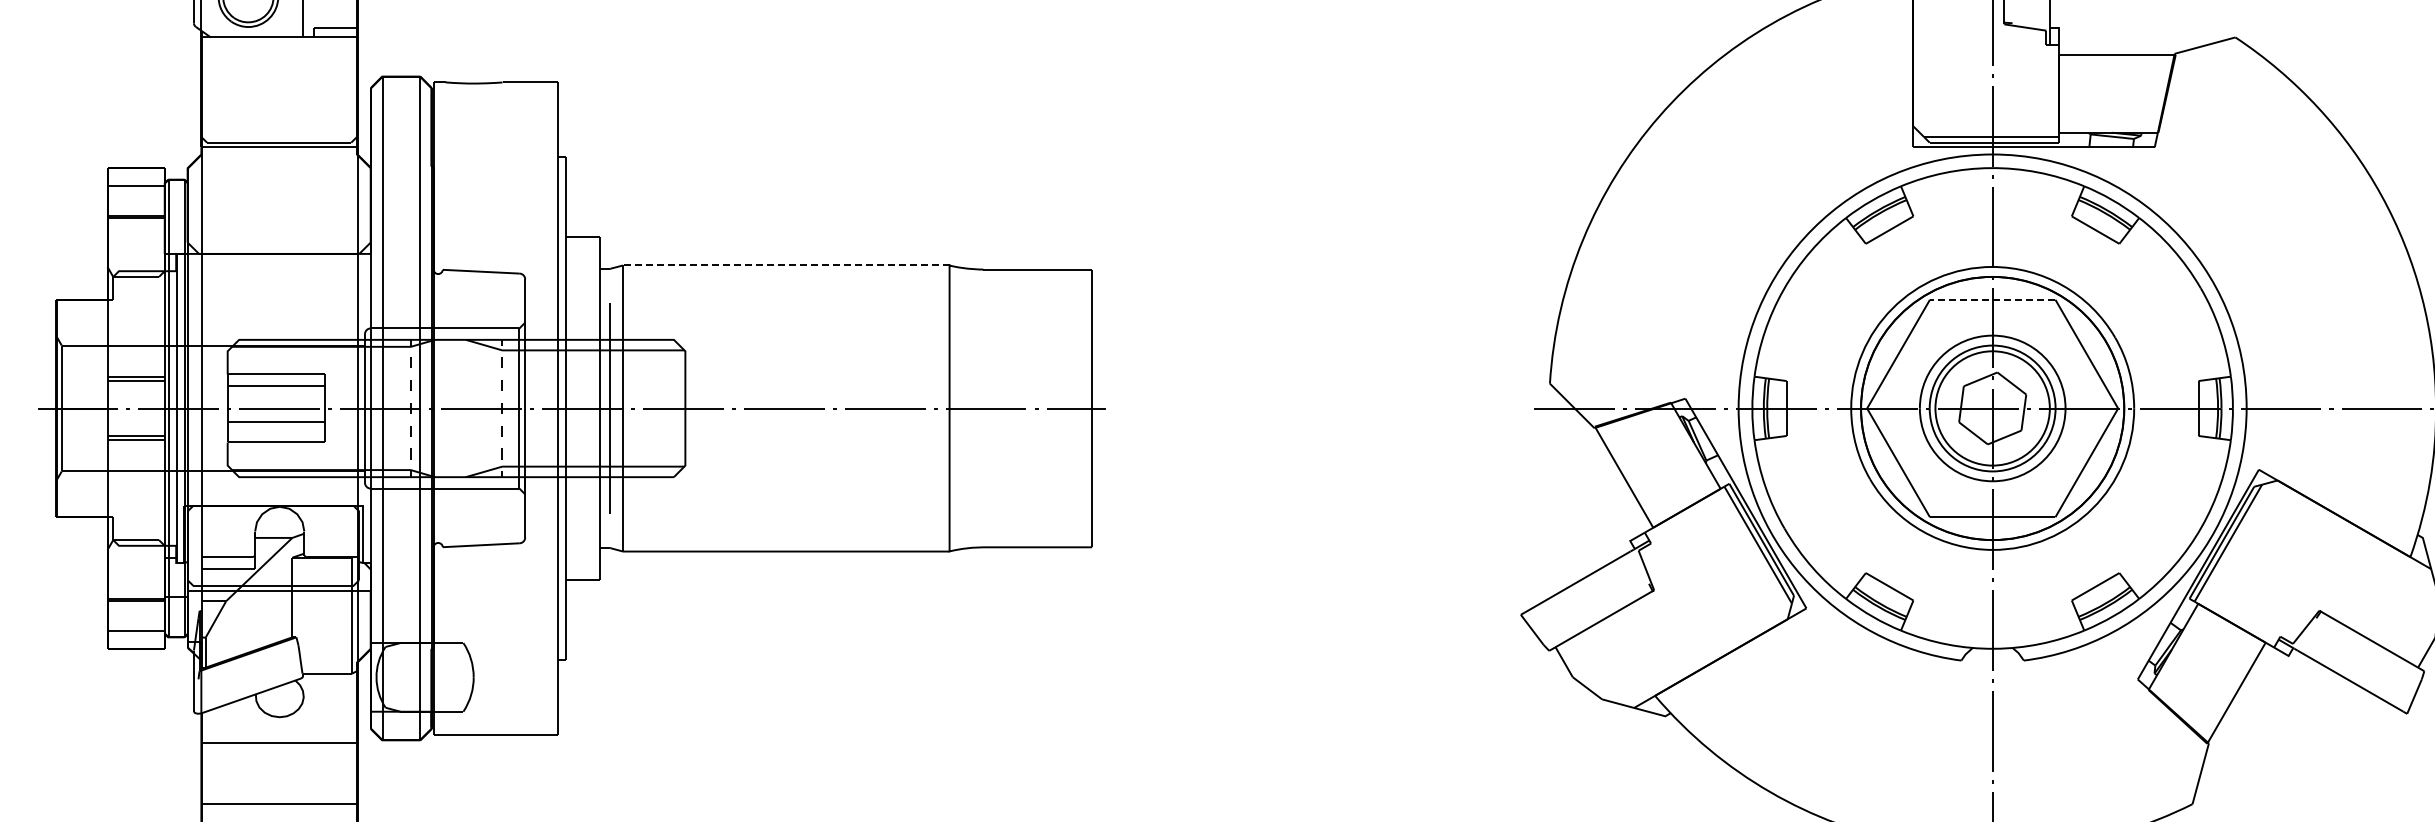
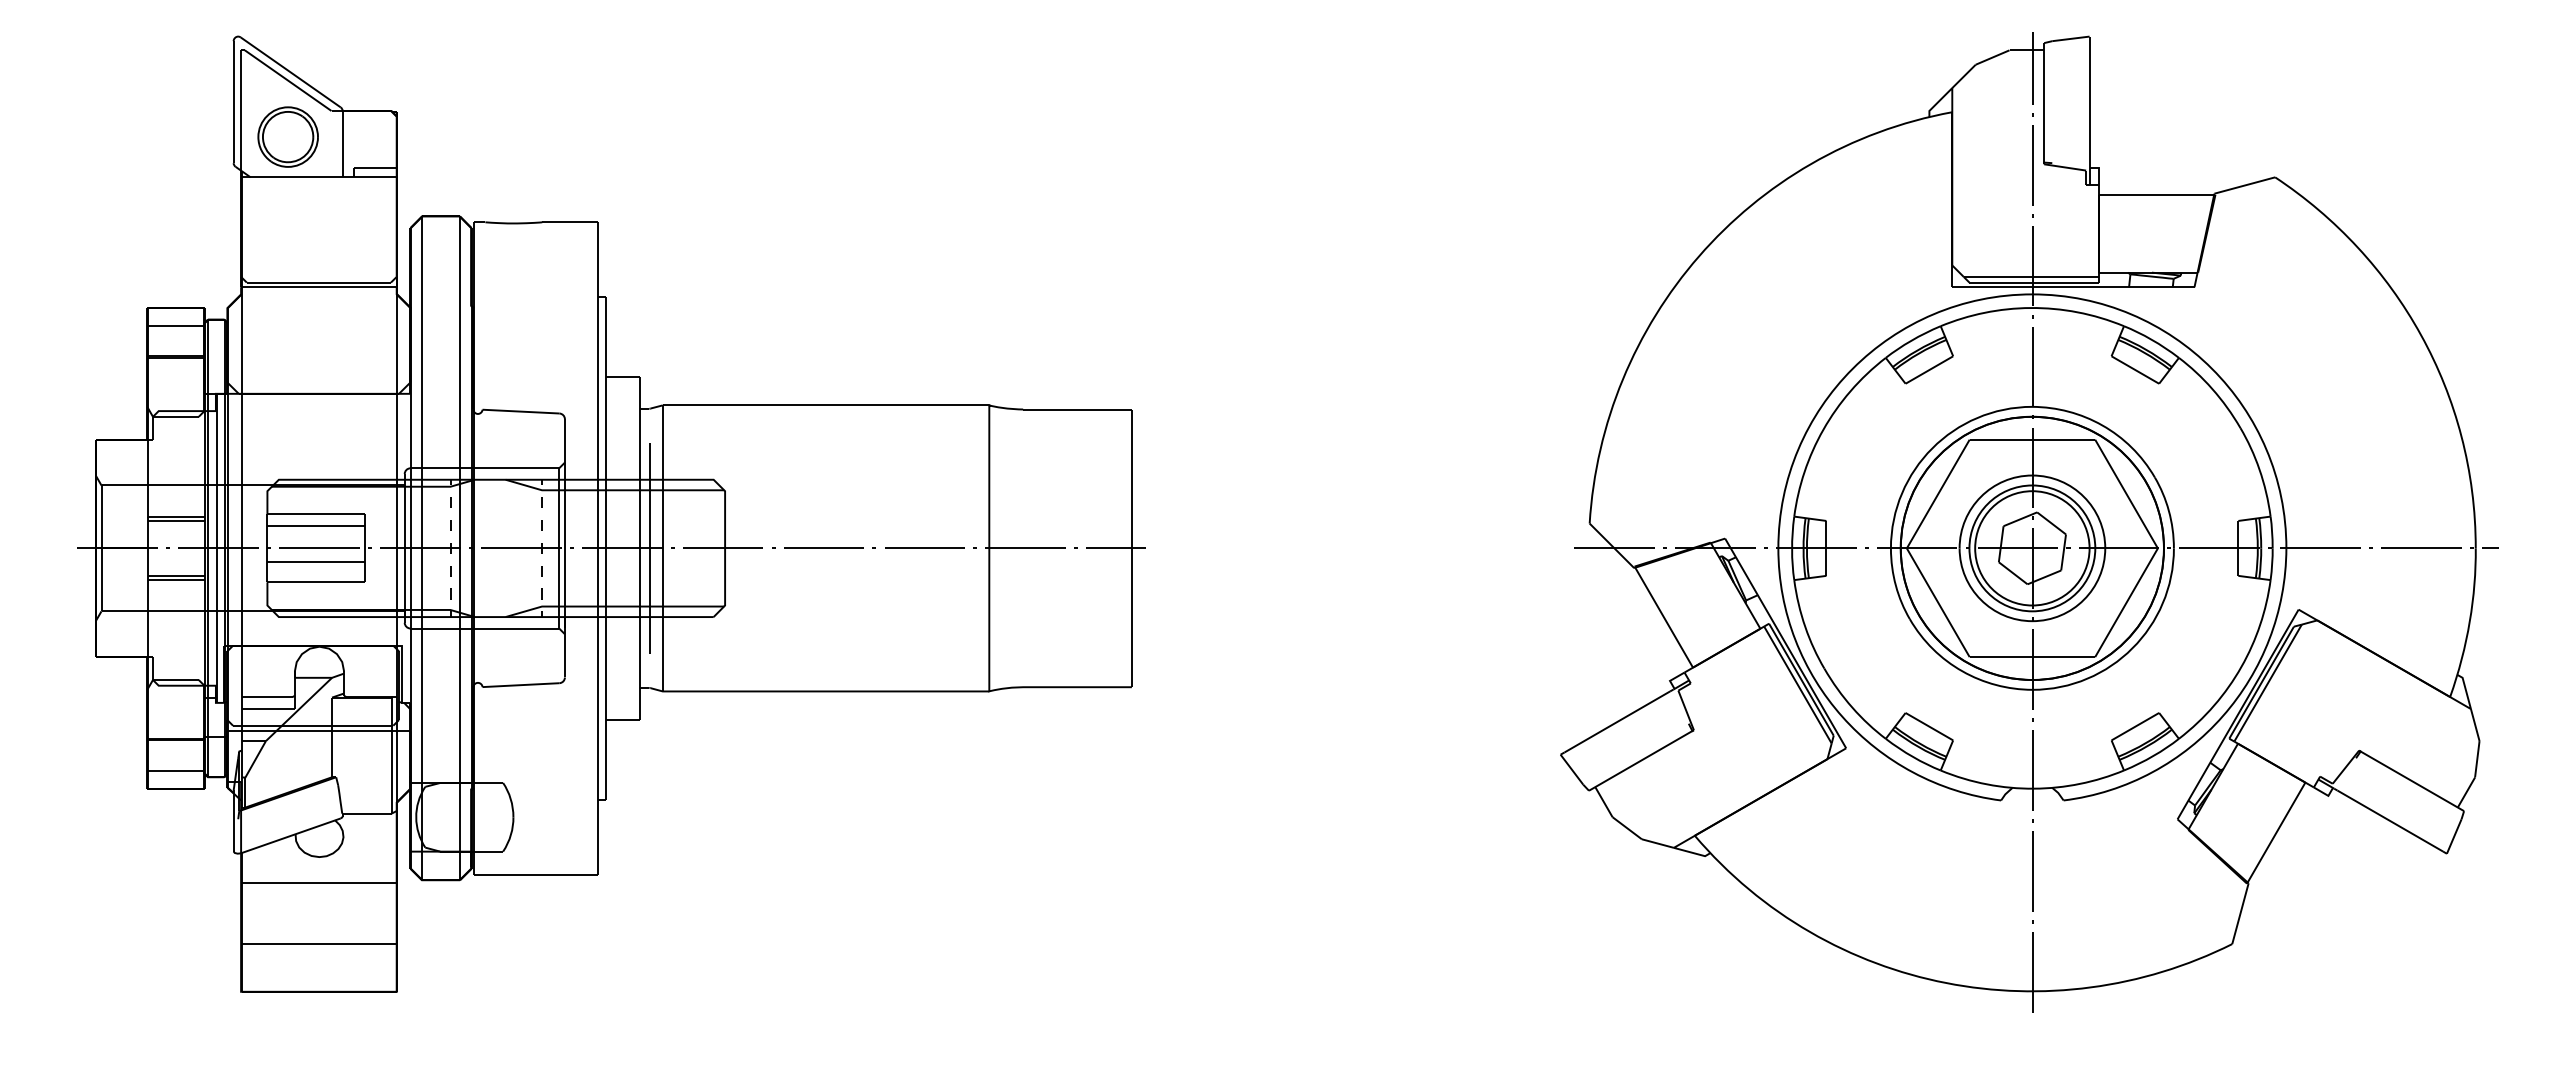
line: (785, 265) -> (825, 405), dashed -> solid
line: (1992, 299) -> (2032, 439), dashed -> solid

